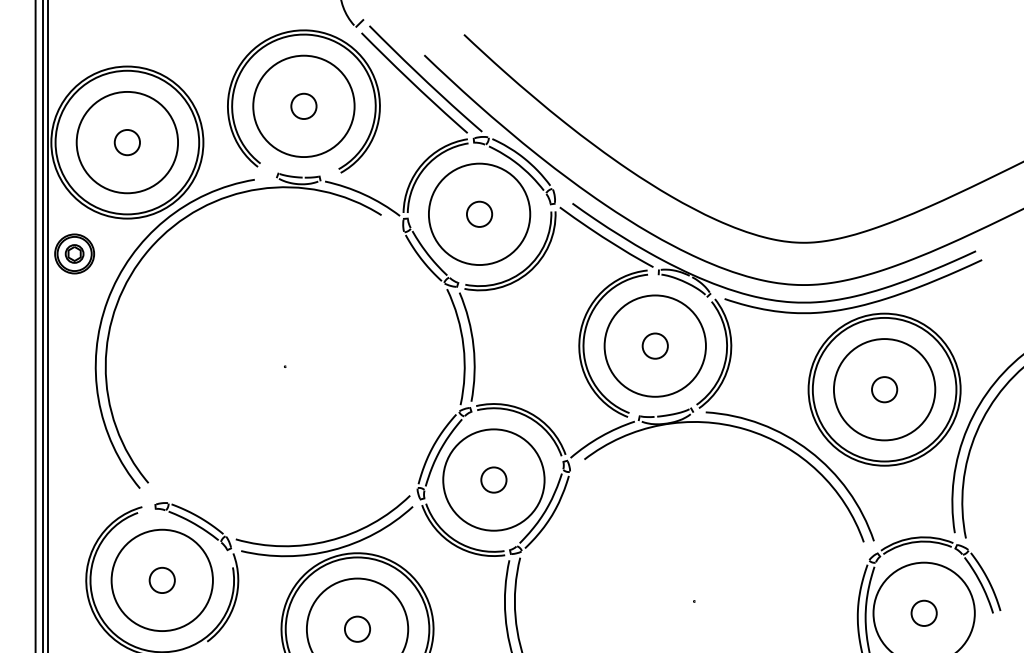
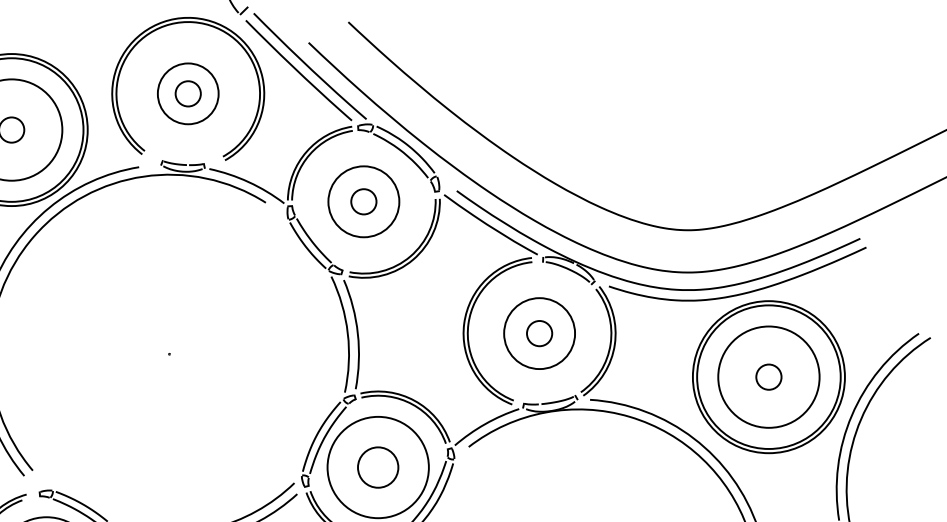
circle: (303, 106) -> (187, 93), size x0.6
circle: (479, 214) -> (363, 201), size x0.7
circle: (654, 345) -> (538, 332), size x0.7
circle: (493, 479) -> (377, 466), size x1.6

